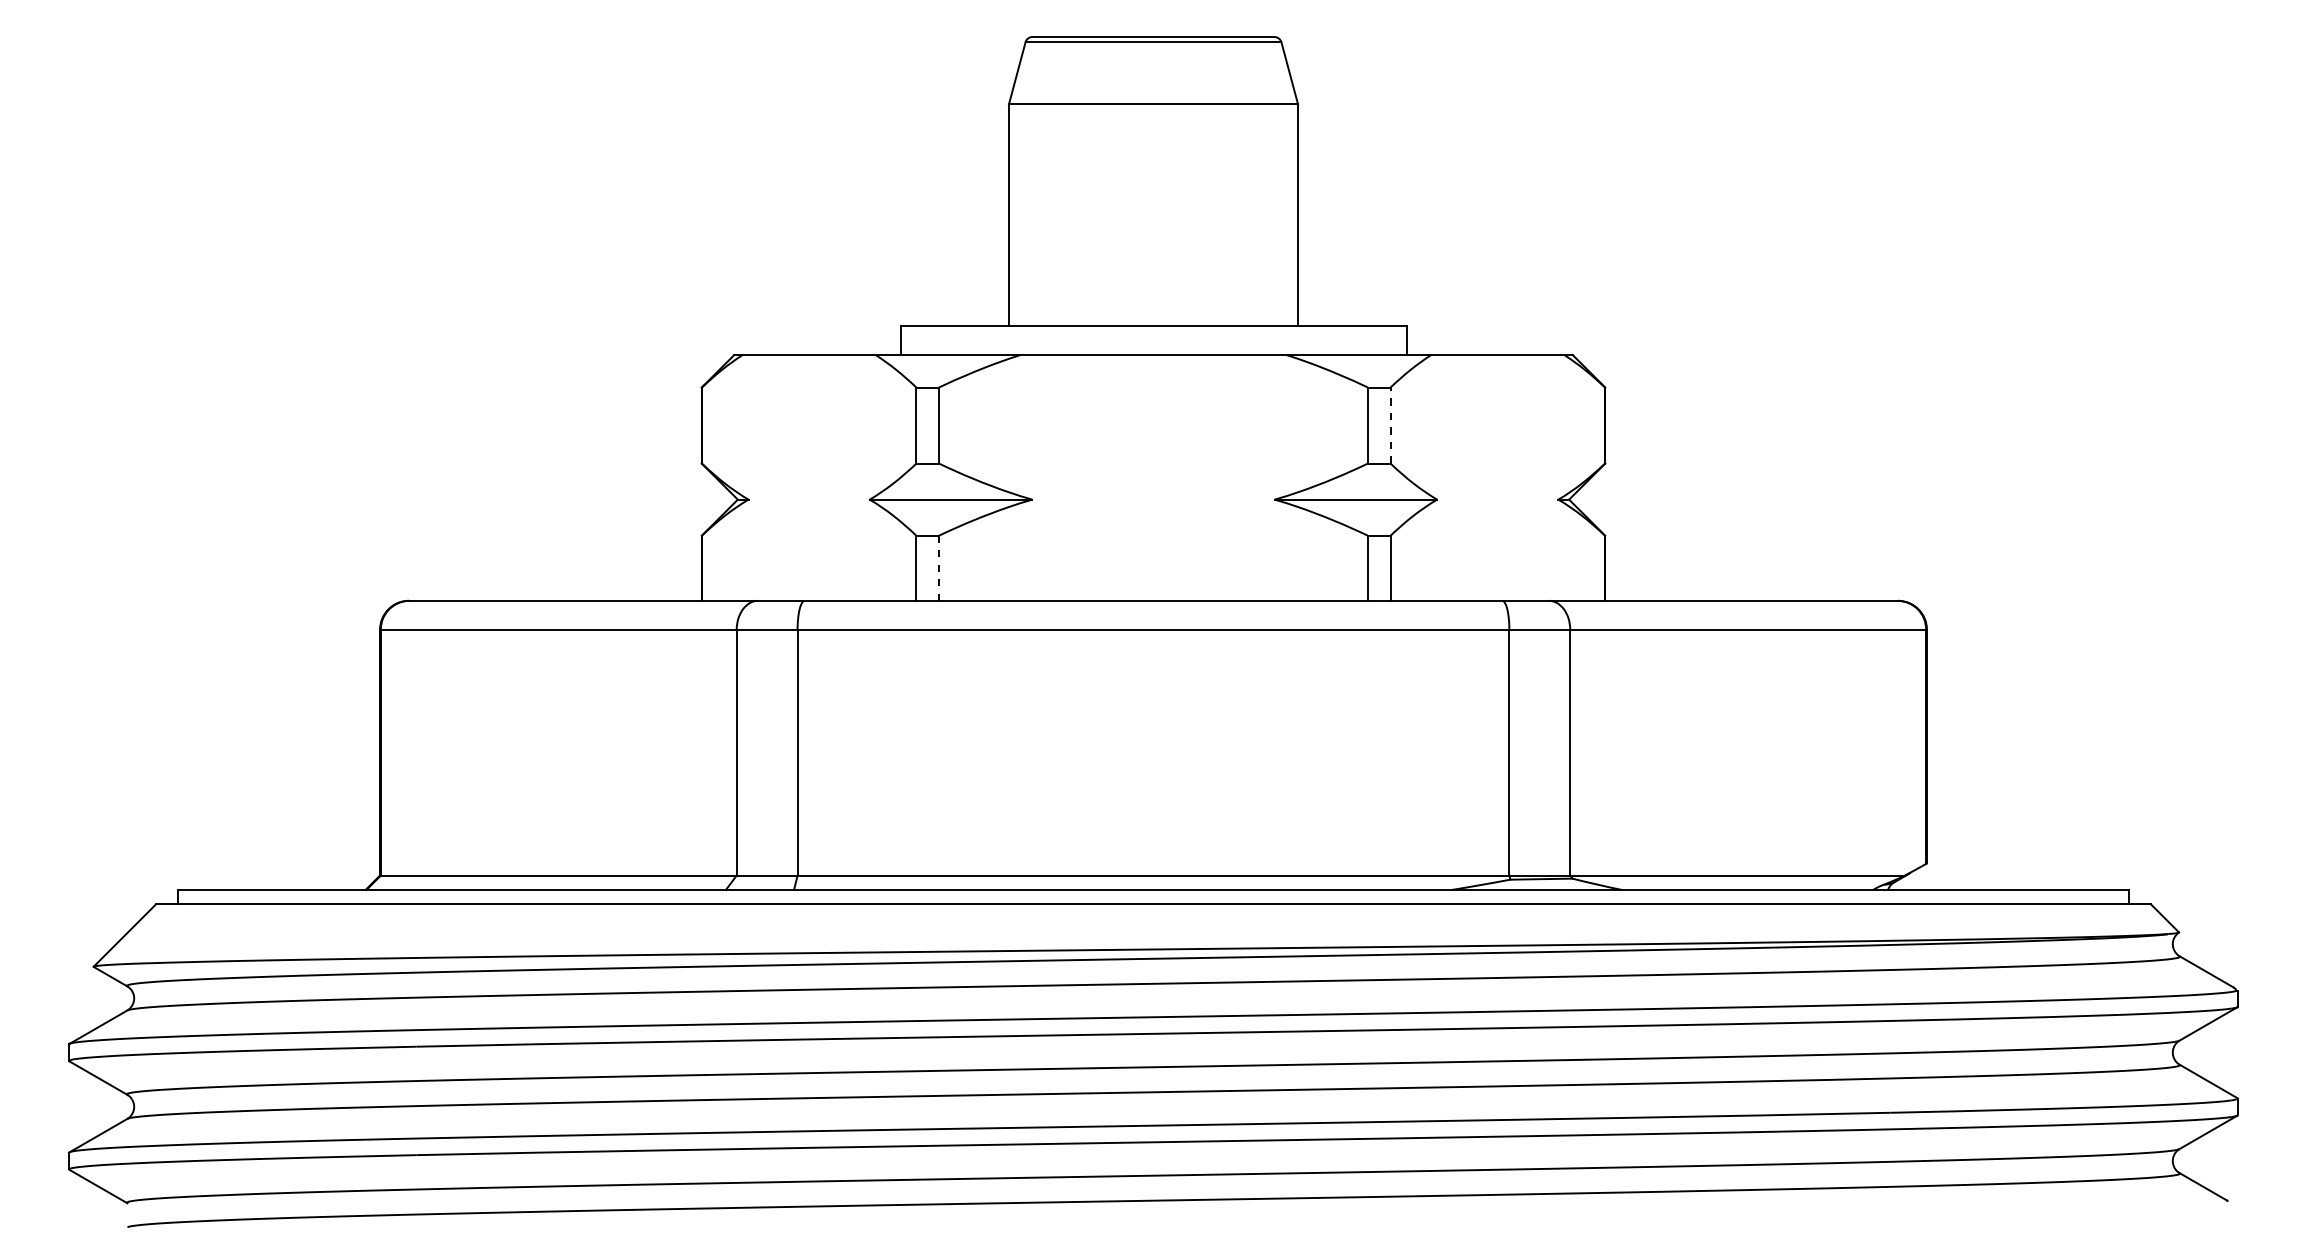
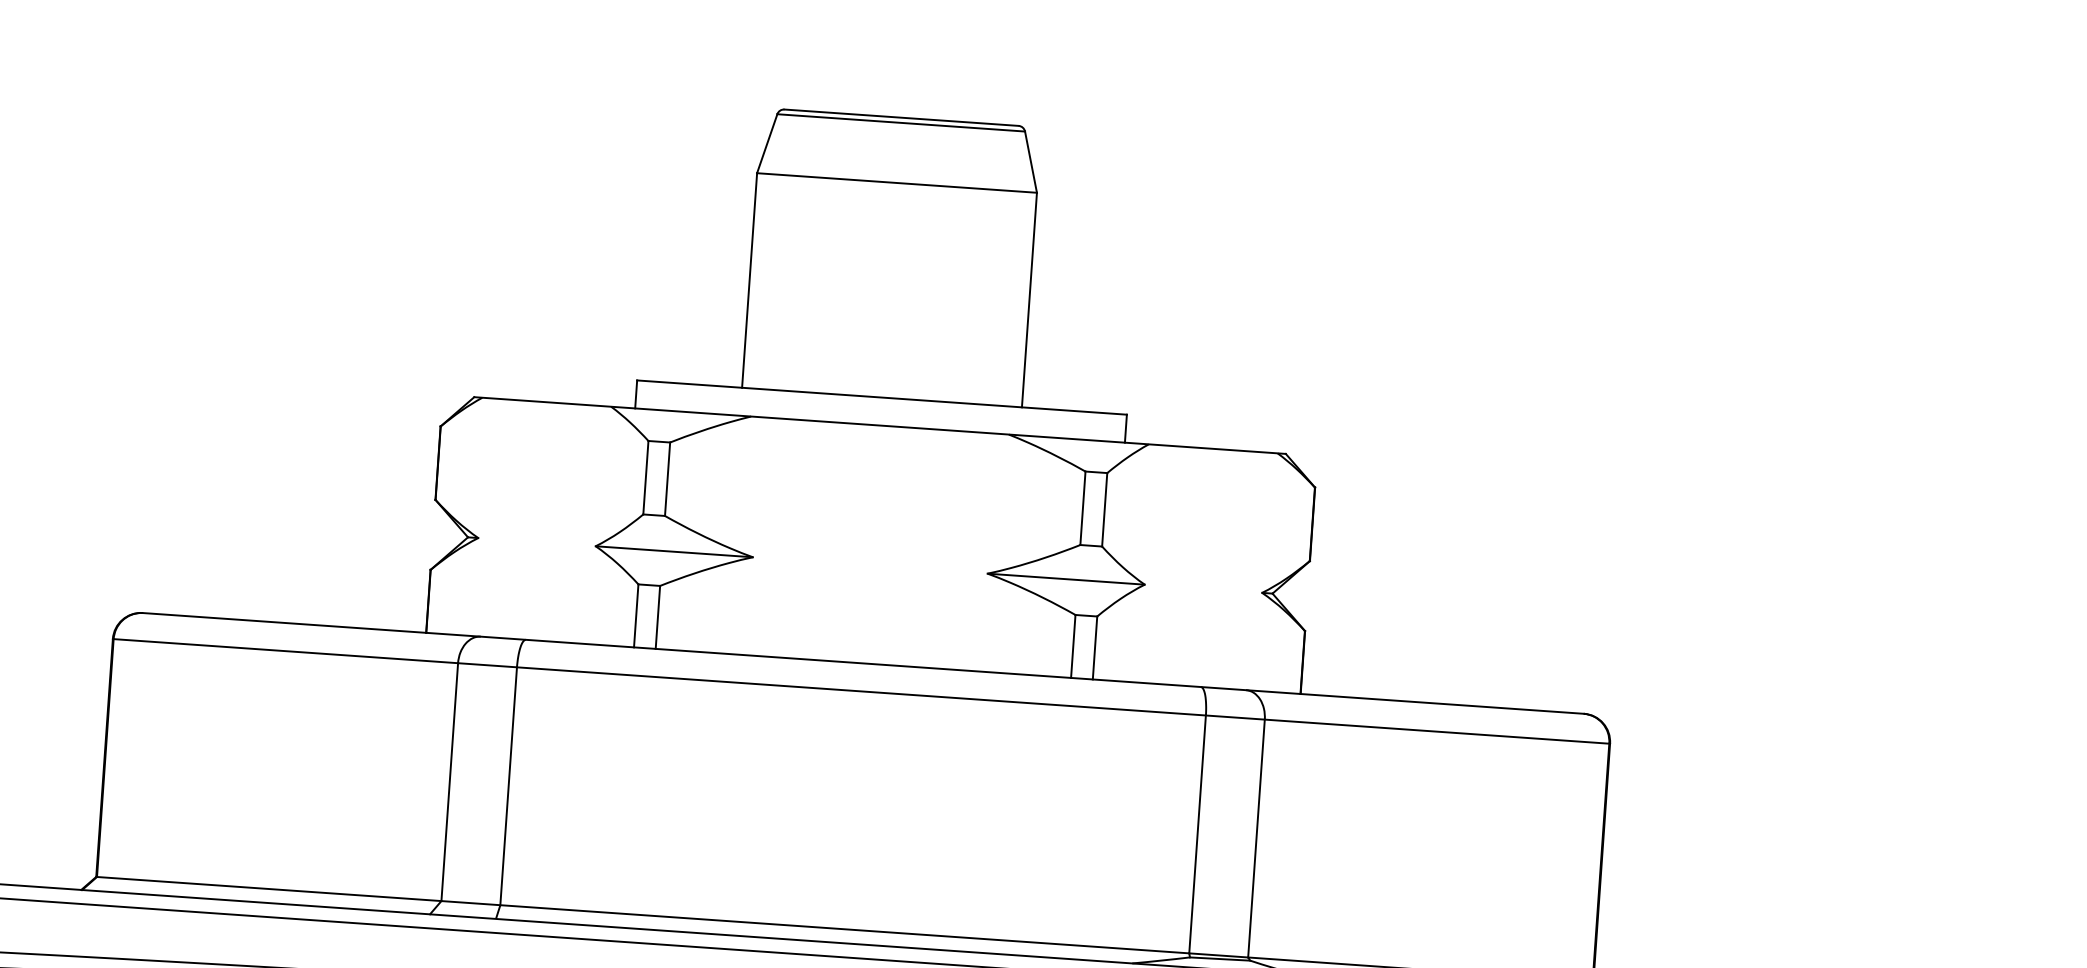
line: (1390, 425) -> (1104, 509), dashed -> solid
line: (938, 568) -> (657, 617), dashed -> solid

